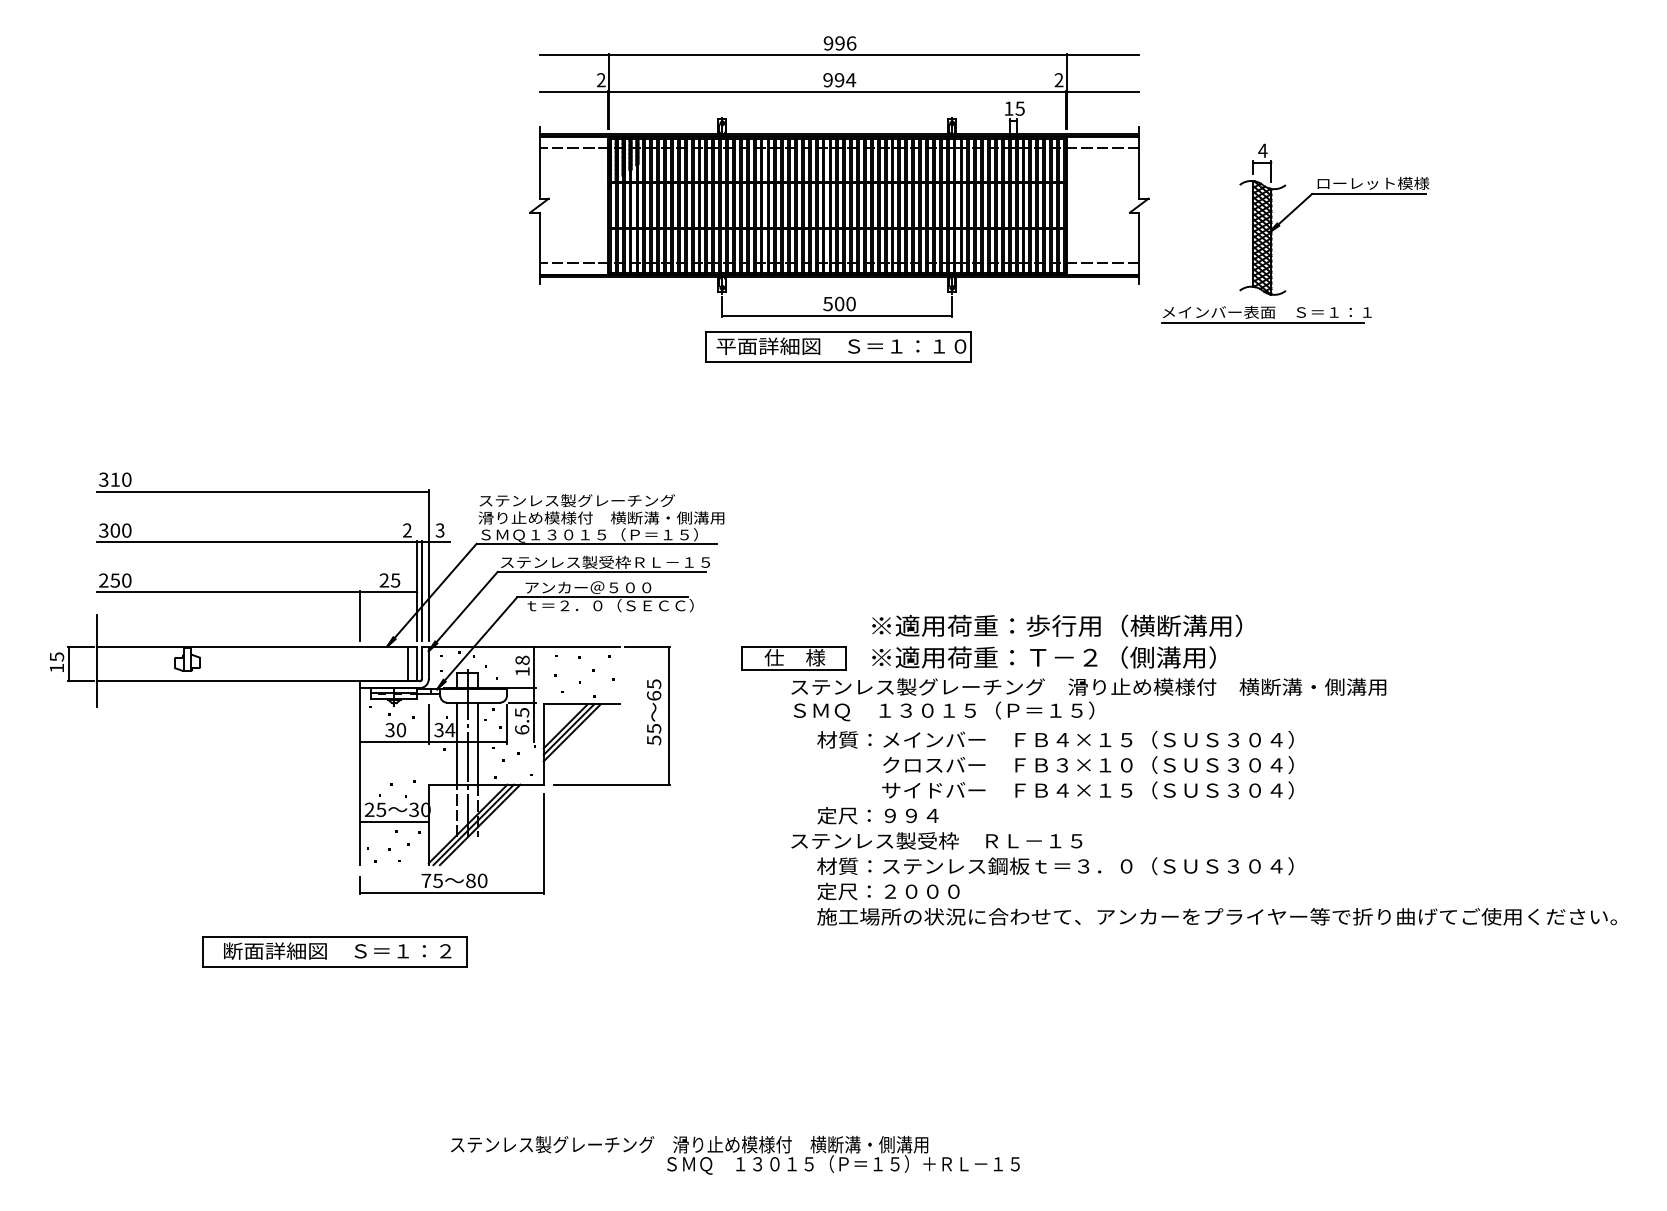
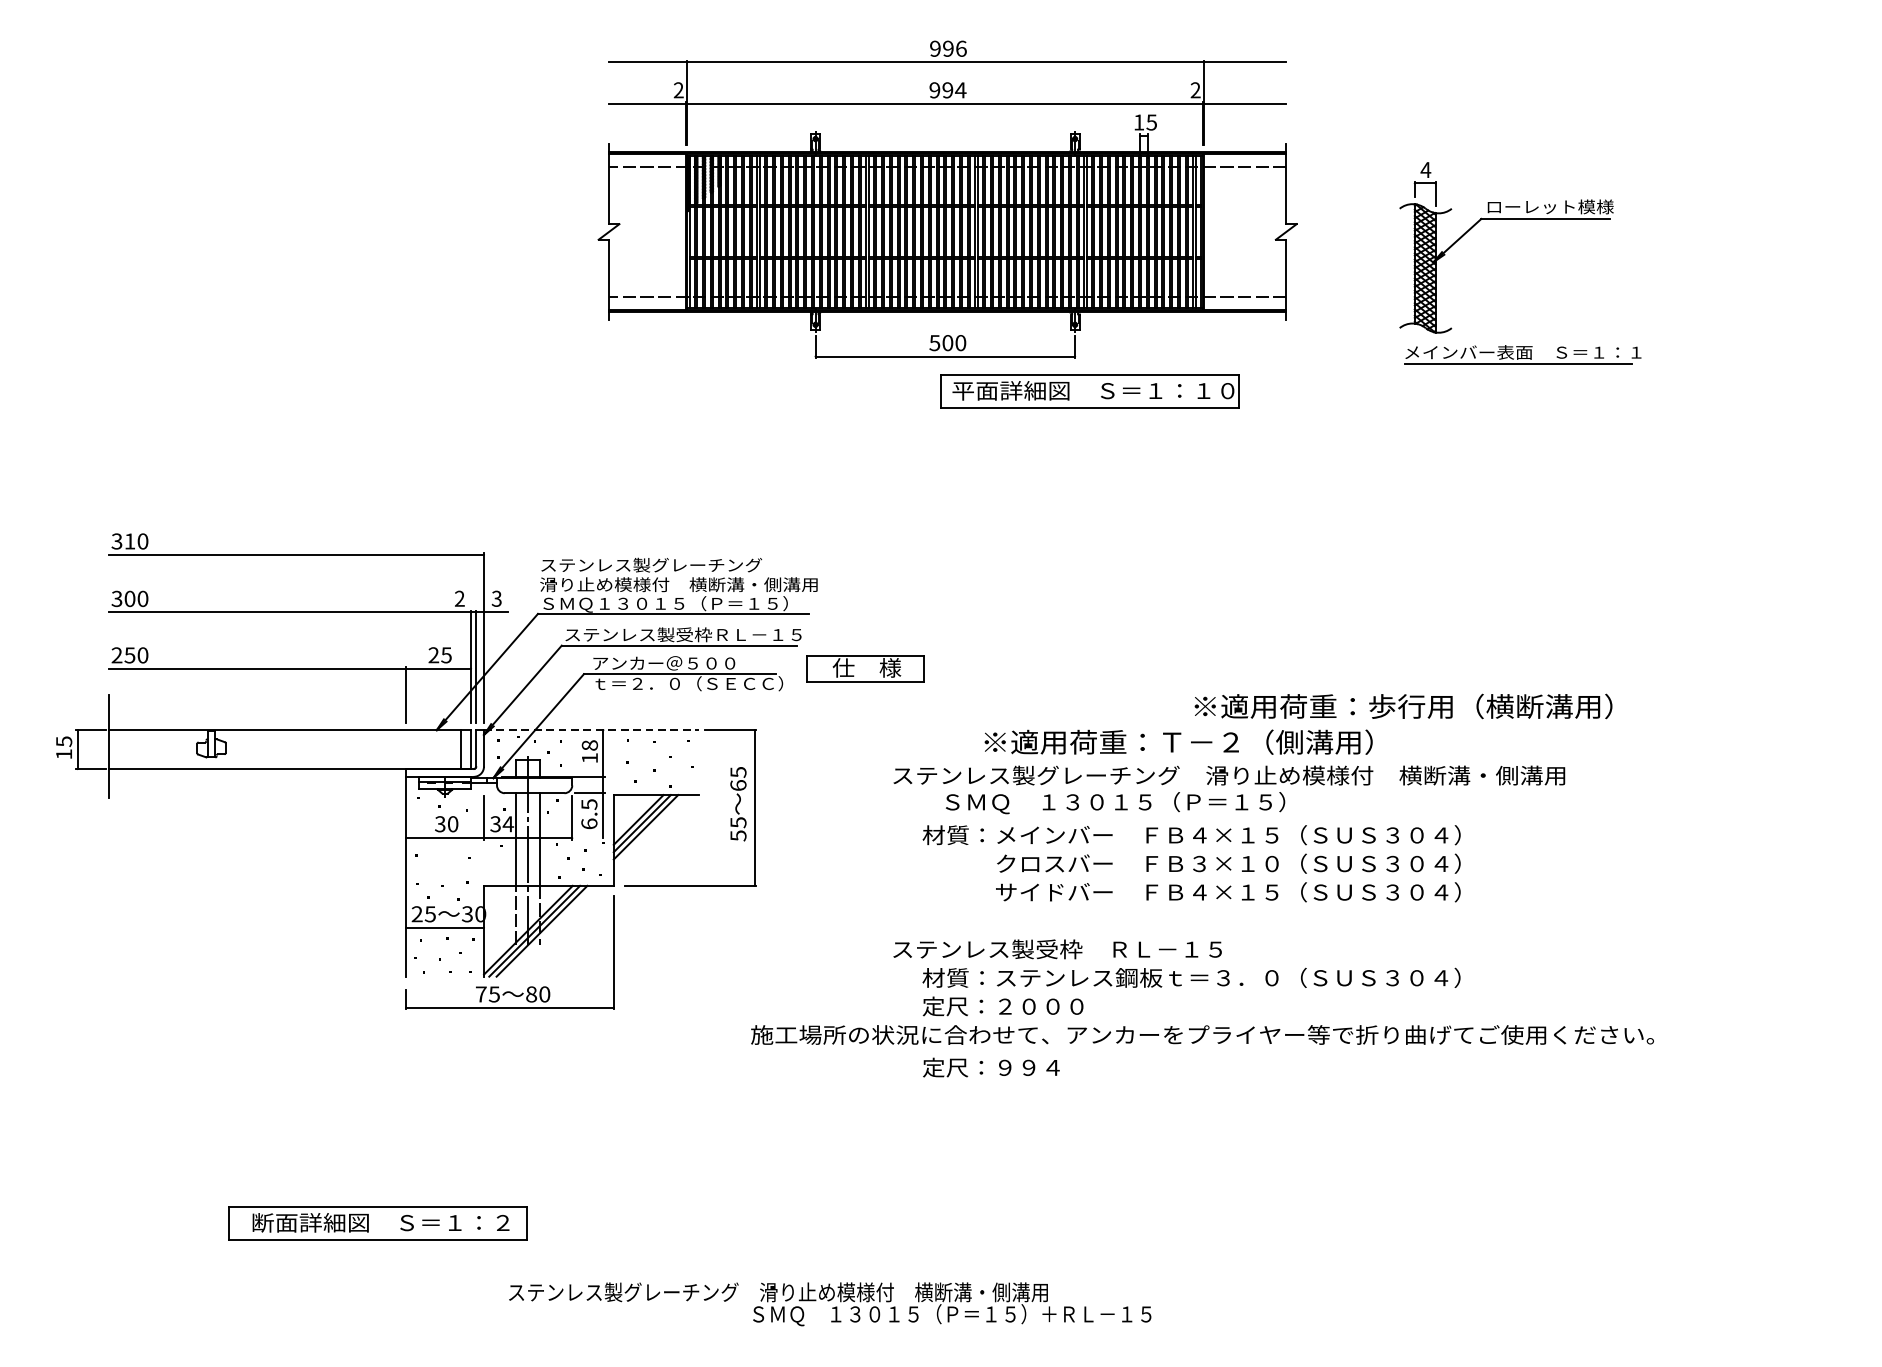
part: (1266, 314) -> (1522, 354), moved
part: (838, 346) -> (1090, 391), moved
text: (1057, 625) -> (1403, 706), moved
line: (524, 646) -> (592, 729), solid -> dashed
part: (793, 658) -> (865, 668), moved
text: (943, 711) -> (1114, 803), moved
text: (877, 815) -> (990, 1067), moved
text: (1216, 916) -> (1201, 1034), moved
part: (334, 951) -> (377, 1223), moved

